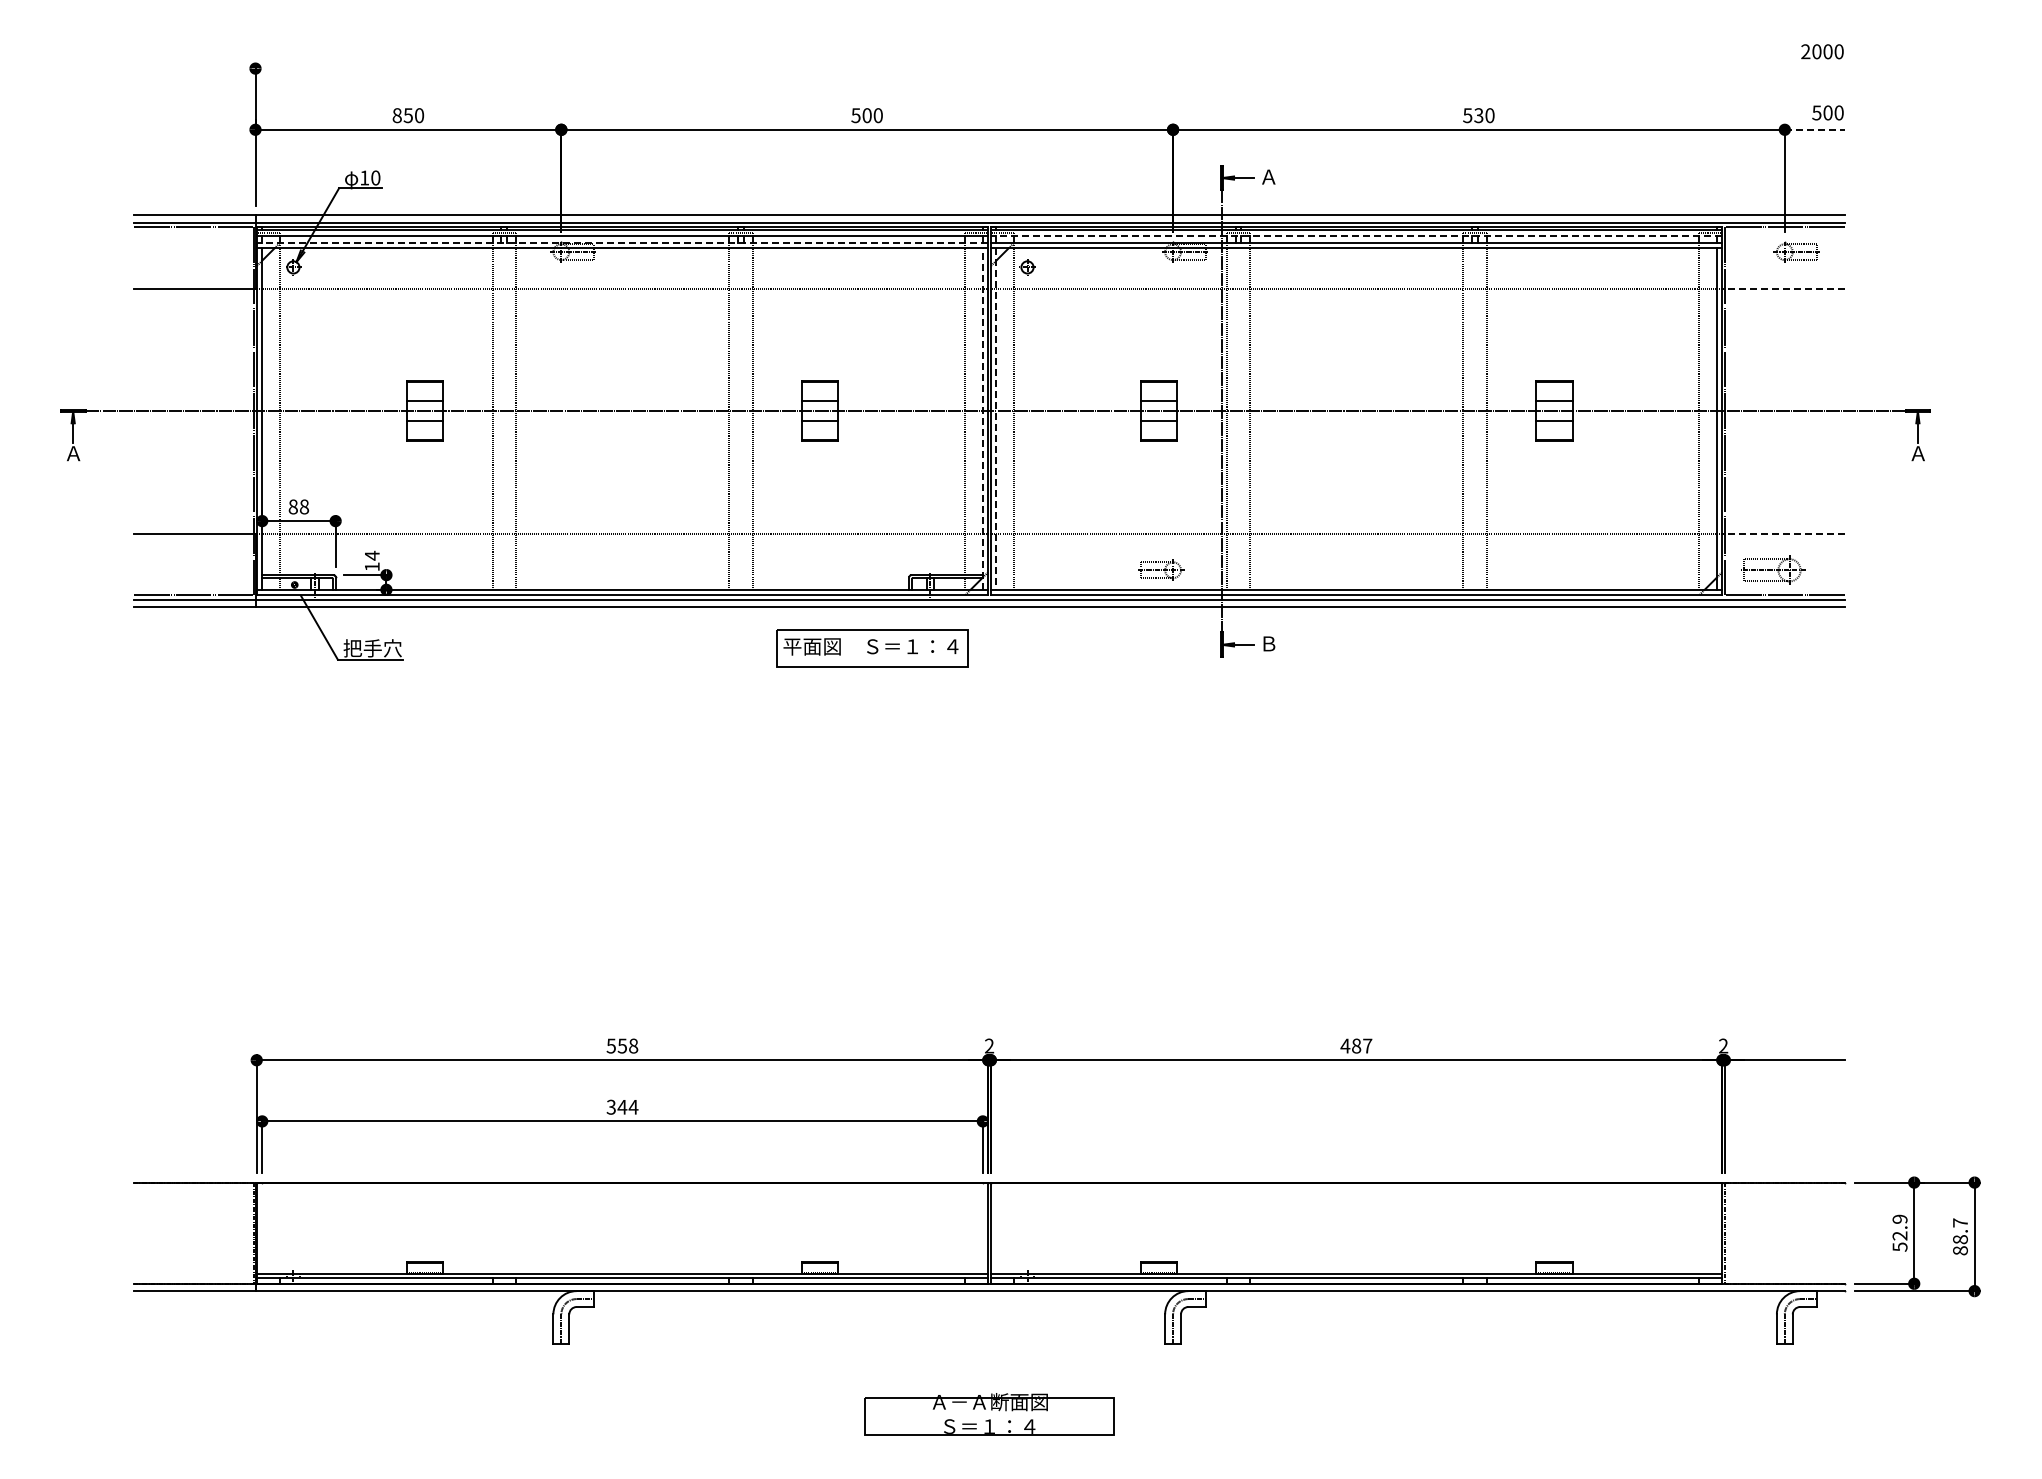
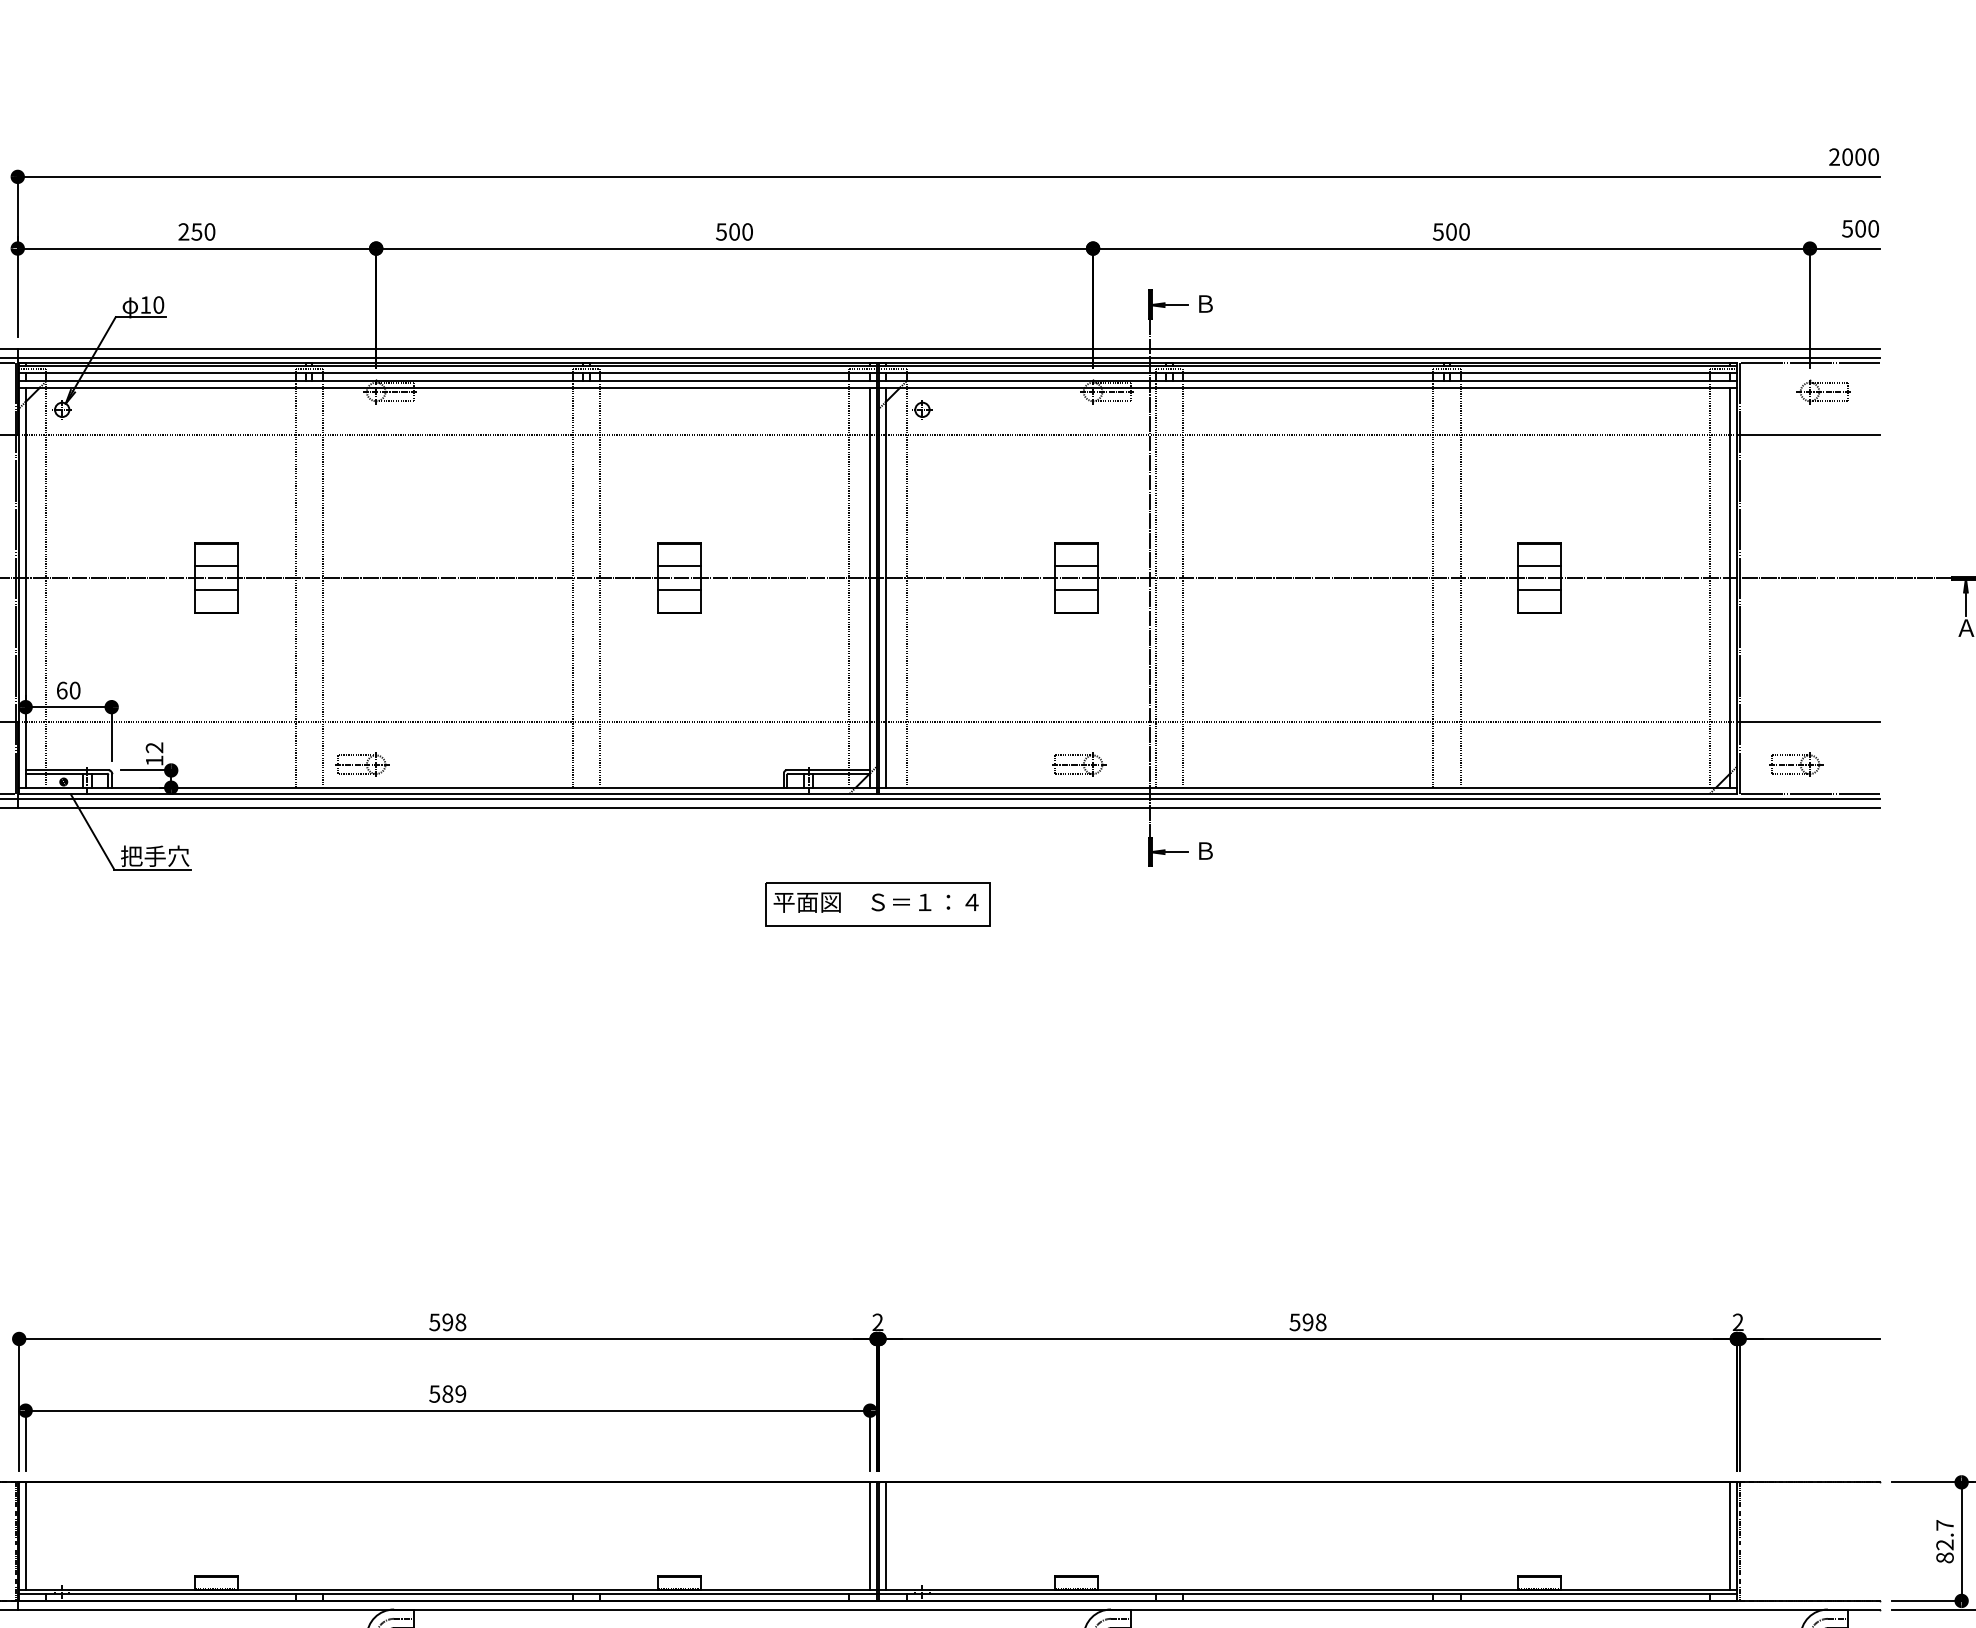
line: (1049, 68) -> (948, 176), added
text: (396, 115) -> (183, 231), 850 -> 250
text: (1478, 115) -> (1451, 231), 530 -> 500
line: (1814, 129) -> (1844, 248), dashed -> solid
text: (1268, 176) -> (1204, 303), Ａ -> Ｂ
line: (1356, 235) -> (1308, 372), dashed -> solid
line: (622, 242) -> (447, 380), dashed -> solid
line: (1783, 288) -> (1808, 434), dashed -> solid
line: (982, 419) -> (869, 588), dashed -> solid
line: (996, 419) -> (886, 588), dashed -> solid
text: (298, 506) -> (68, 690), 88 -> 60
line: (1783, 533) -> (1808, 721), dashed -> solid
text: (371, 555) -> (153, 747), 14 -> 12
part: (549, 569) -> (362, 763), added
part: (1772, 569) -> (1795, 763), size x0.71
part: (872, 648) -> (877, 904), moved
text: (621, 1045) -> (446, 1321), 558 -> 598
text: (1356, 1045) -> (1308, 1321), 487 -> 598
text: (622, 1106) -> (447, 1393), 344 -> 589
line: (262, 1228) -> (25, 1536), added
line: (982, 1228) -> (869, 1536), added
line: (996, 1228) -> (886, 1536), added
line: (1716, 1228) -> (1729, 1536), added
text: (1899, 1232) -> (1944, 1540), 52.9 -> 82.7

